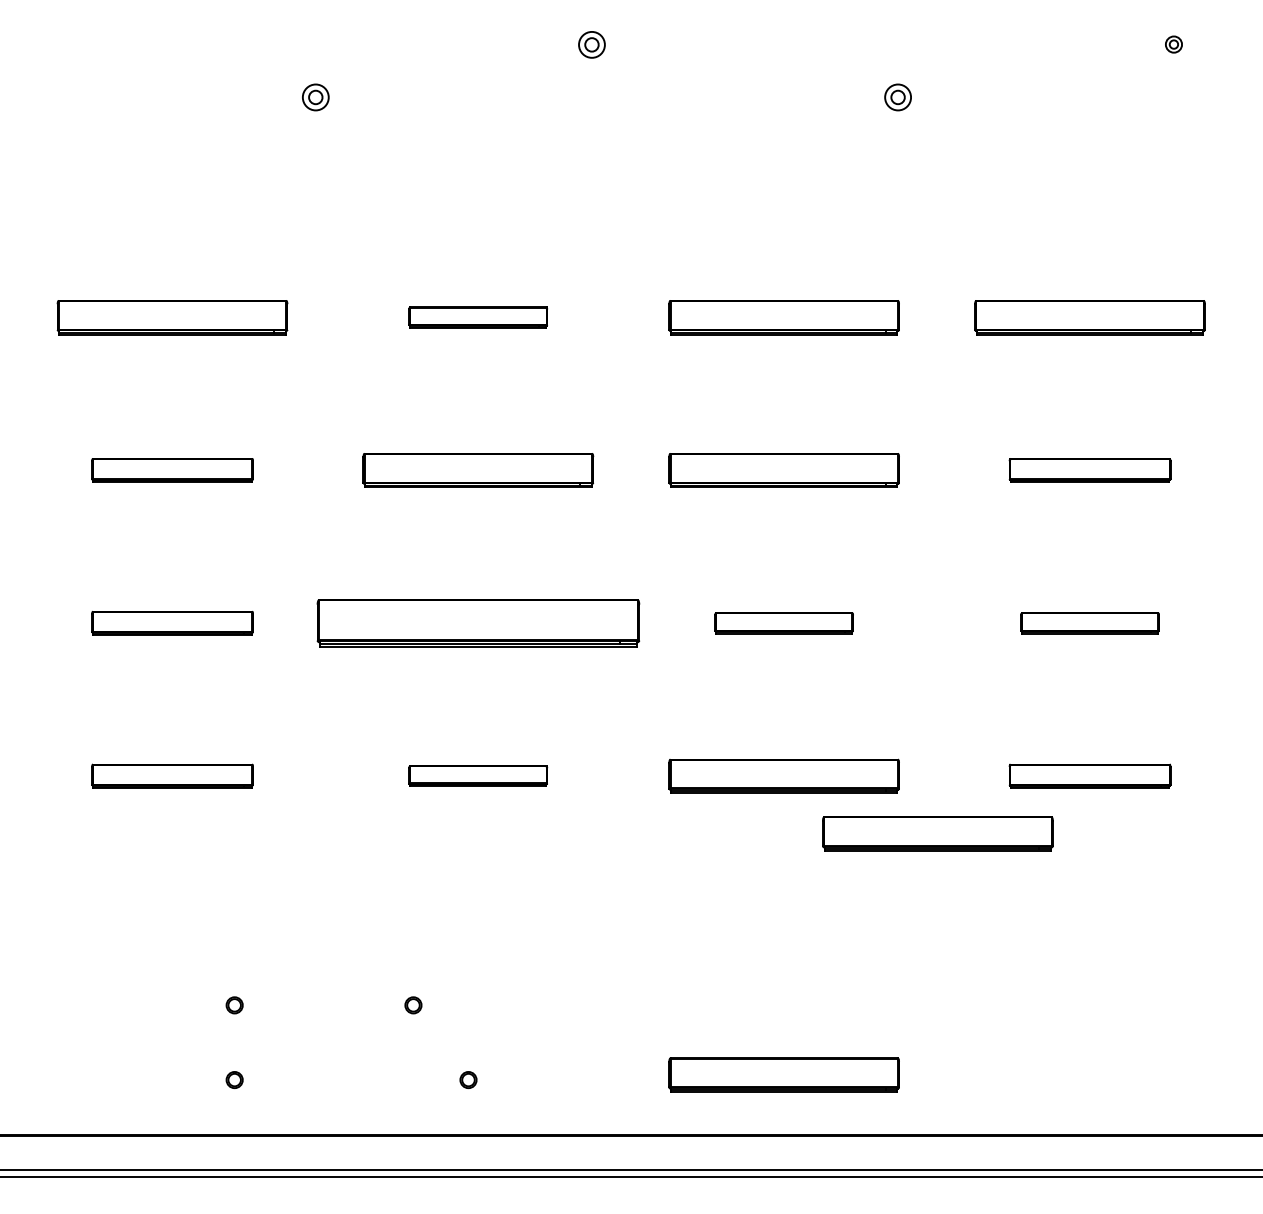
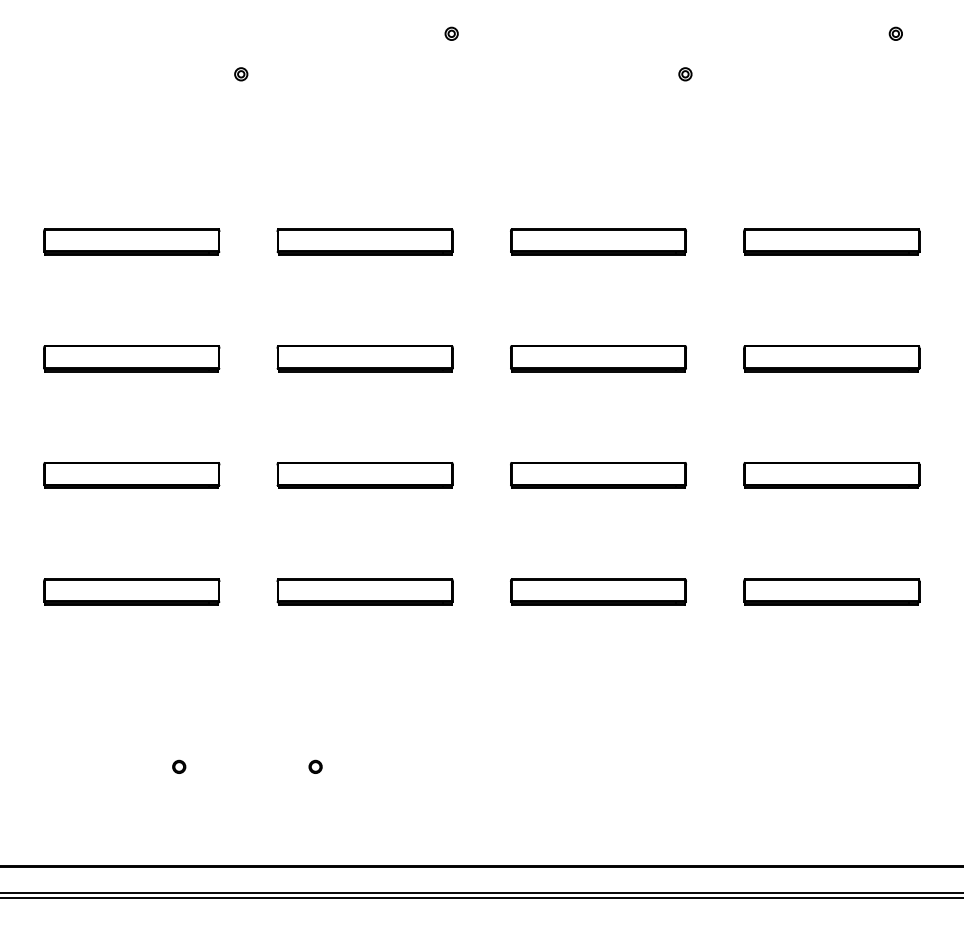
part: (591, 44) -> (451, 33), size x0.62
part: (316, 97) -> (241, 74), size x0.62
part: (898, 97) -> (685, 74), size x0.62
part: (477, 316) -> (364, 241), size x1.67
part: (172, 470) -> (131, 358), size x1.43
part: (1089, 470) -> (831, 358), size x1.43
part: (172, 623) -> (131, 475), size x1.43
part: (477, 623) -> (364, 475), size x0.71
part: (784, 623) -> (598, 475), size x1.67
part: (1089, 623) -> (831, 475), size x1.67
part: (172, 775) -> (131, 591), size x1.43
part: (477, 775) -> (364, 591), size x1.67
part: (1089, 775) -> (831, 591), size x1.43
part: (937, 833) -> (715, 635), removed
part: (784, 1074) -> (598, 819), removed
part: (235, 1079) -> (179, 823), removed
part: (468, 1079) -> (357, 823), removed

